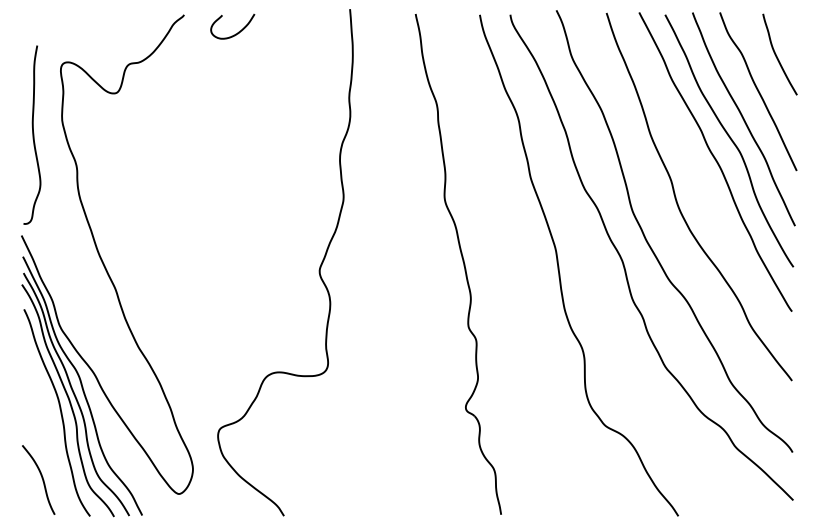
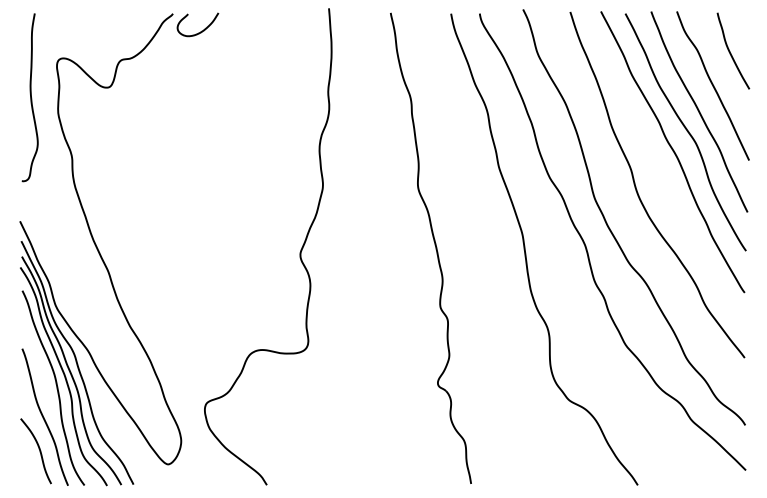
curve: (235, 33) -> (200, 31), moved
curve: (32, 134) -> (30, 97), moved
curve: (47, 443) -> (44, 416), added

